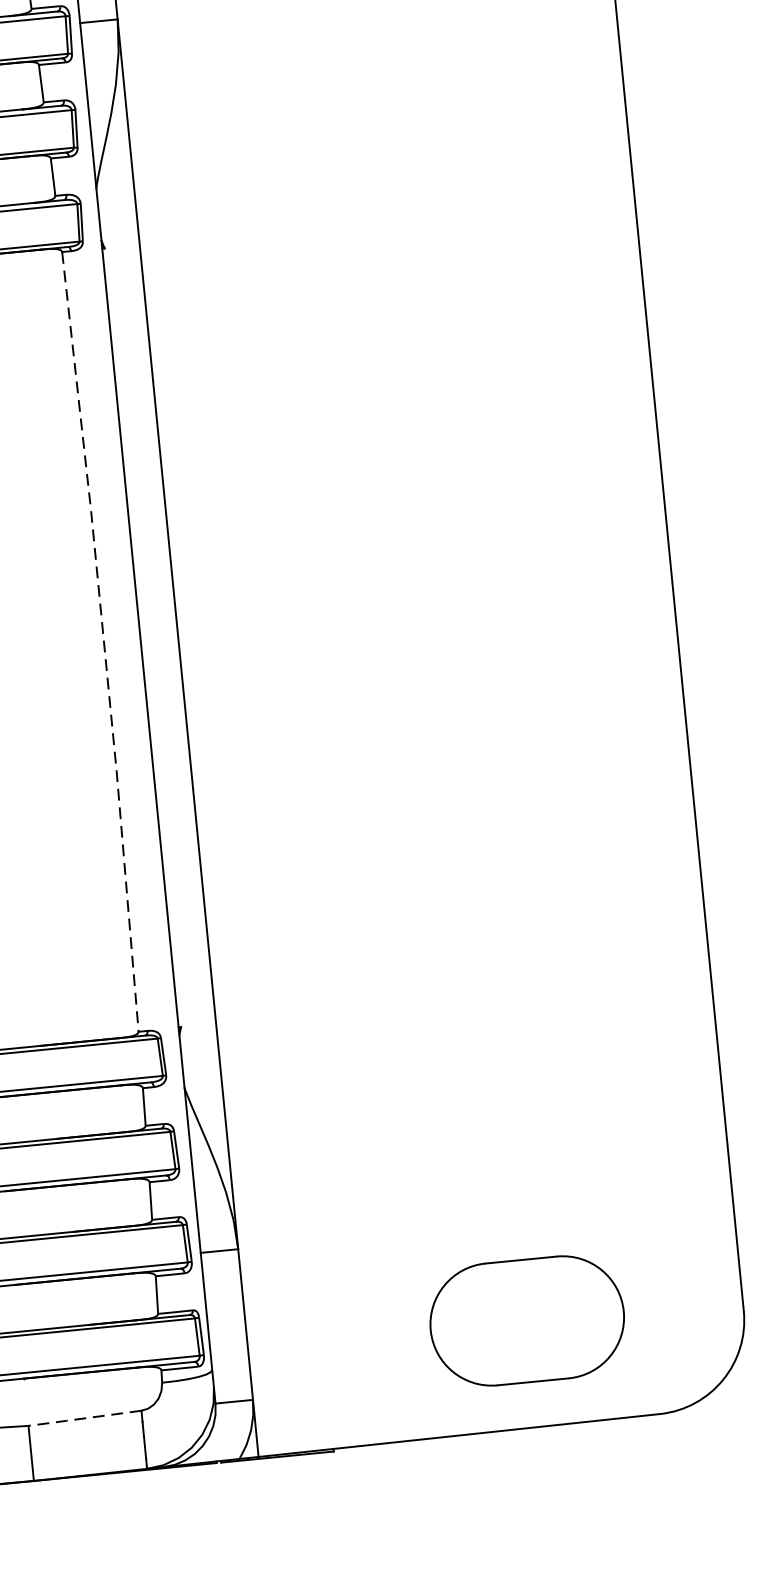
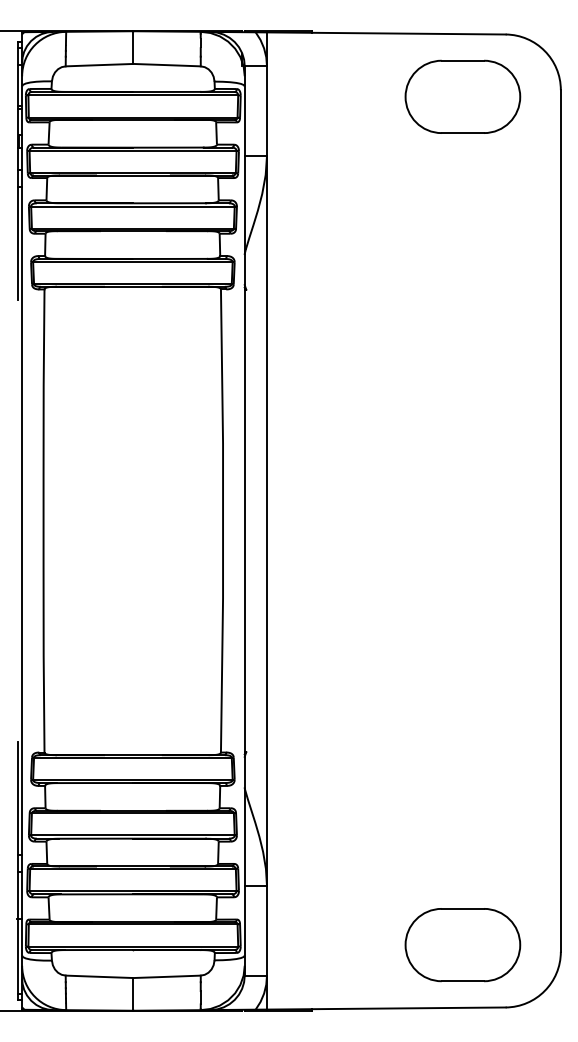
line: (104, 642) -> (223, 521), dashed -> solid
part: (526, 1321) -> (462, 945), moved
line: (83, 1417) -> (166, 976), dashed -> solid

